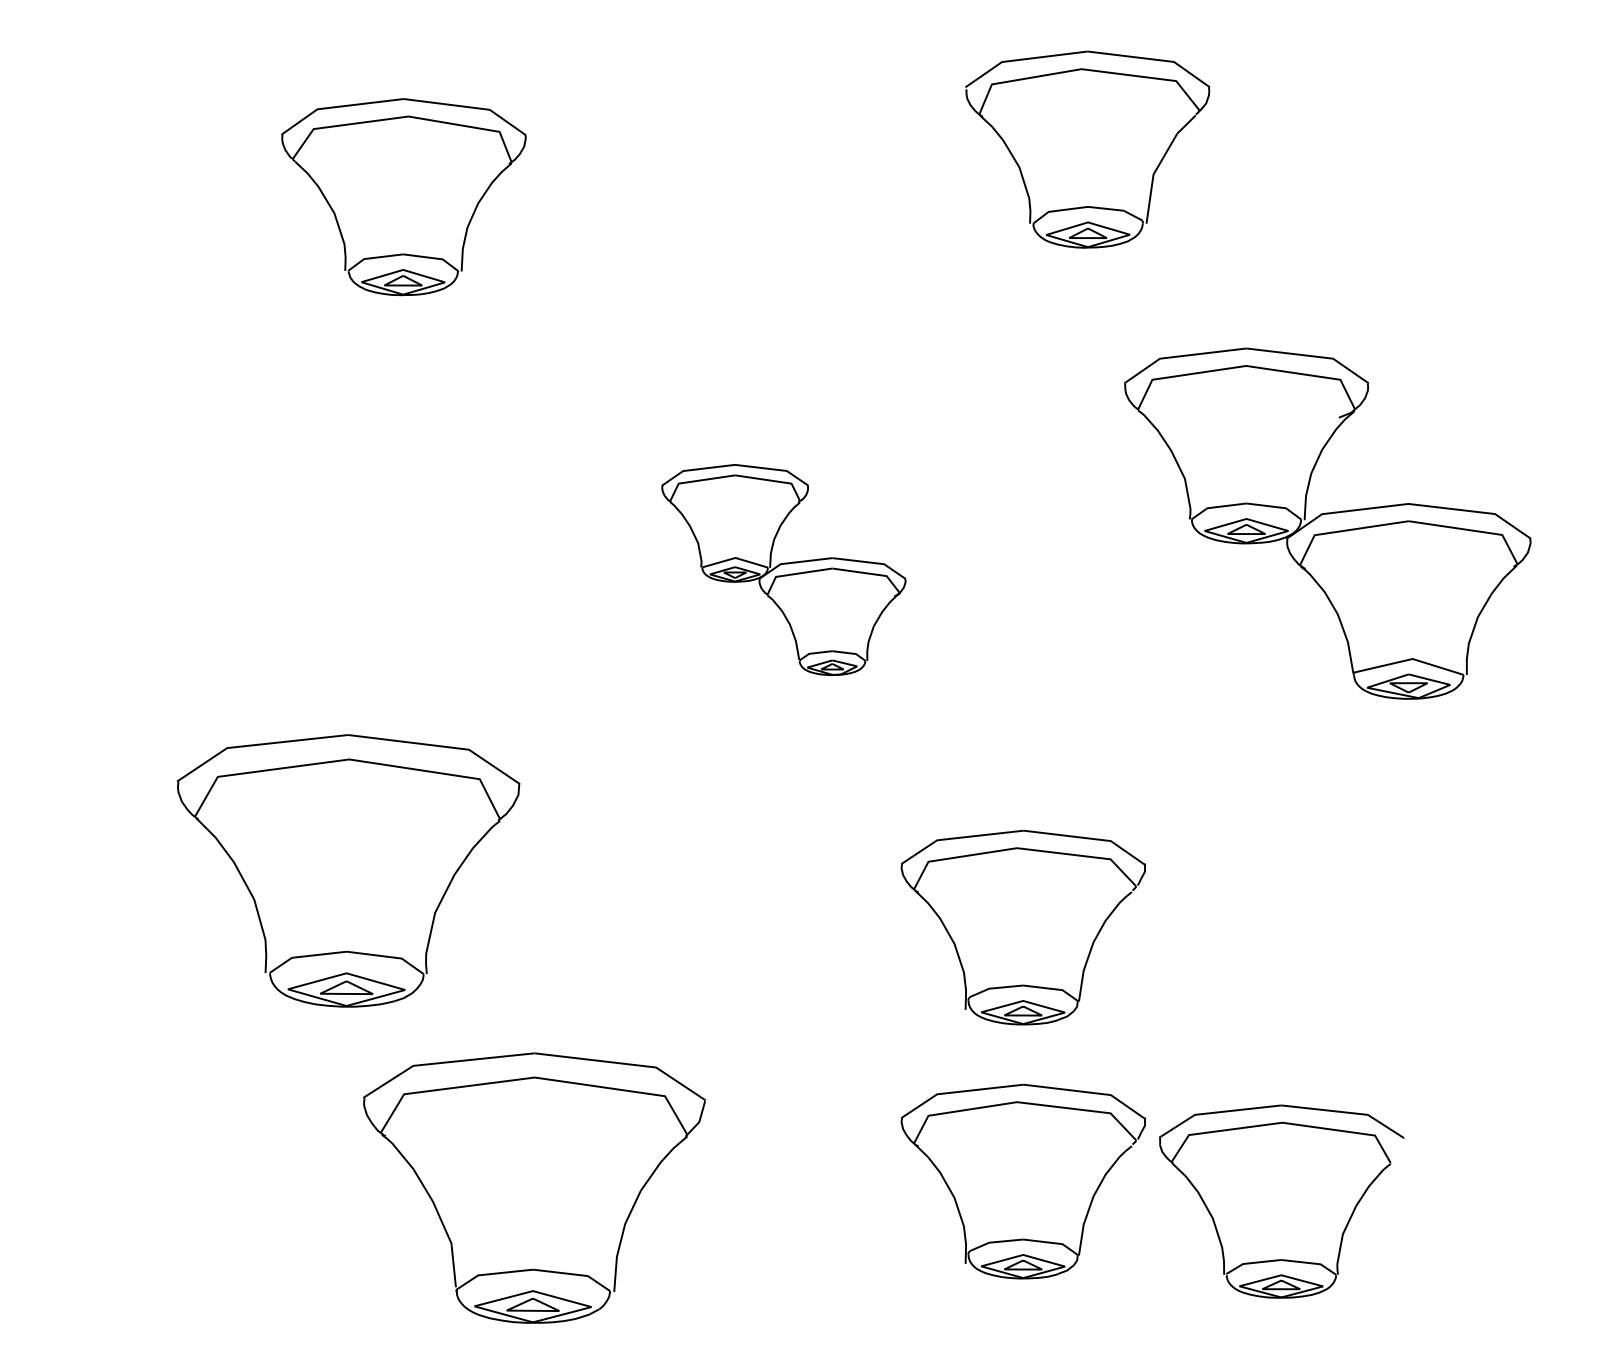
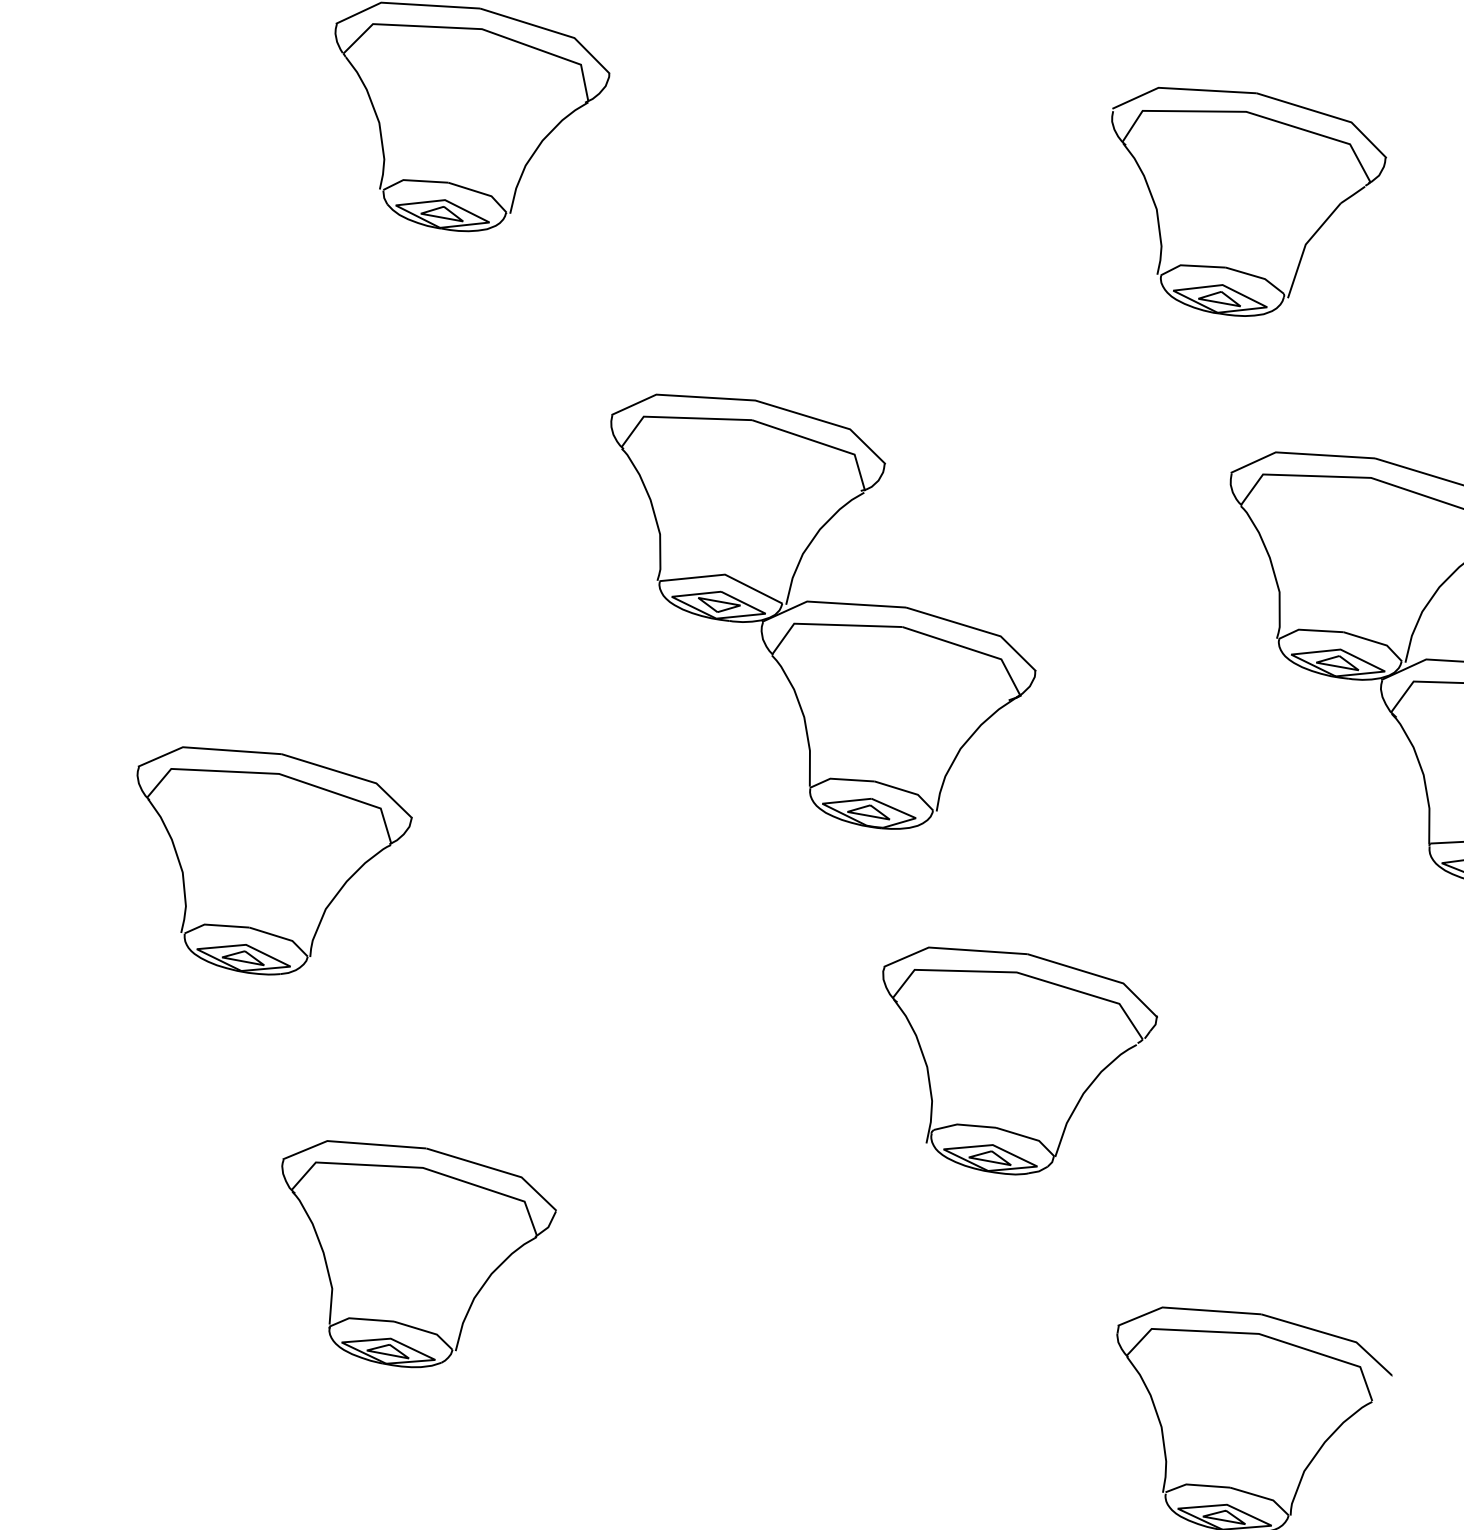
part: (783, 569) -> (811, 612), size x1.67
part: (348, 870) -> (262, 862), size x0.71
part: (1023, 1181) -> (956, 1347), removed
part: (533, 1188) -> (405, 1256), size x0.71

